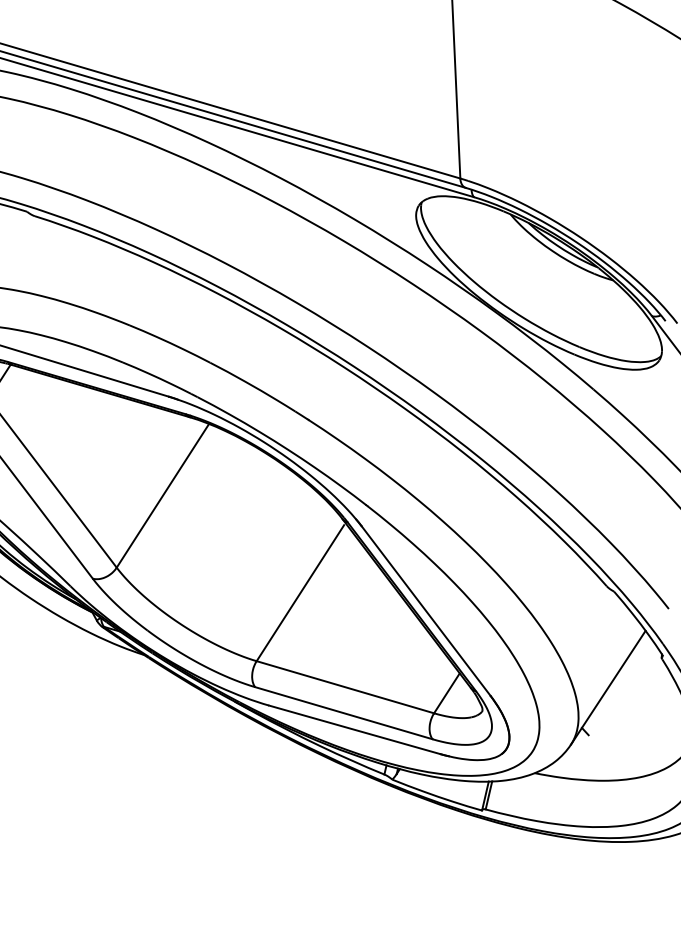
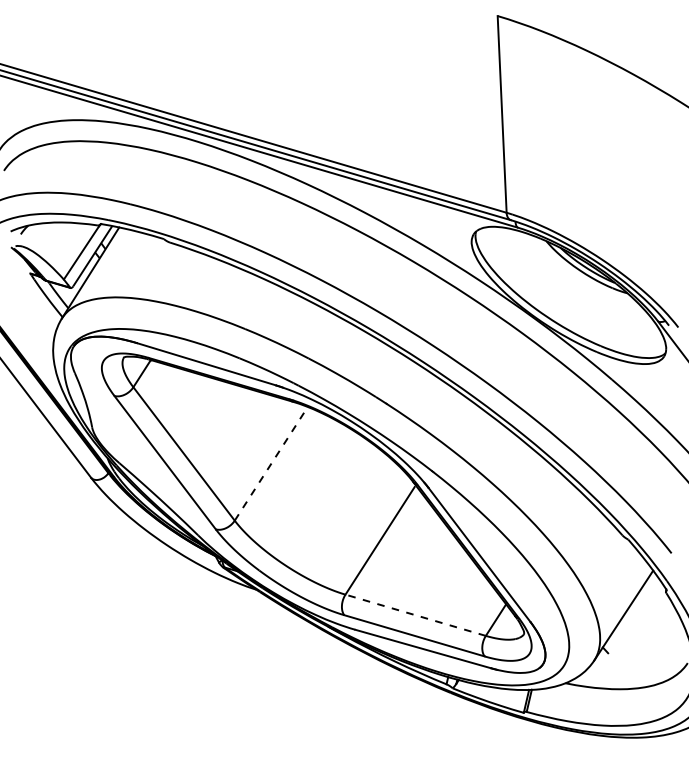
line: (163, 495) -> (271, 463), solid -> dashed
line: (345, 687) -> (415, 615), solid -> dashed

